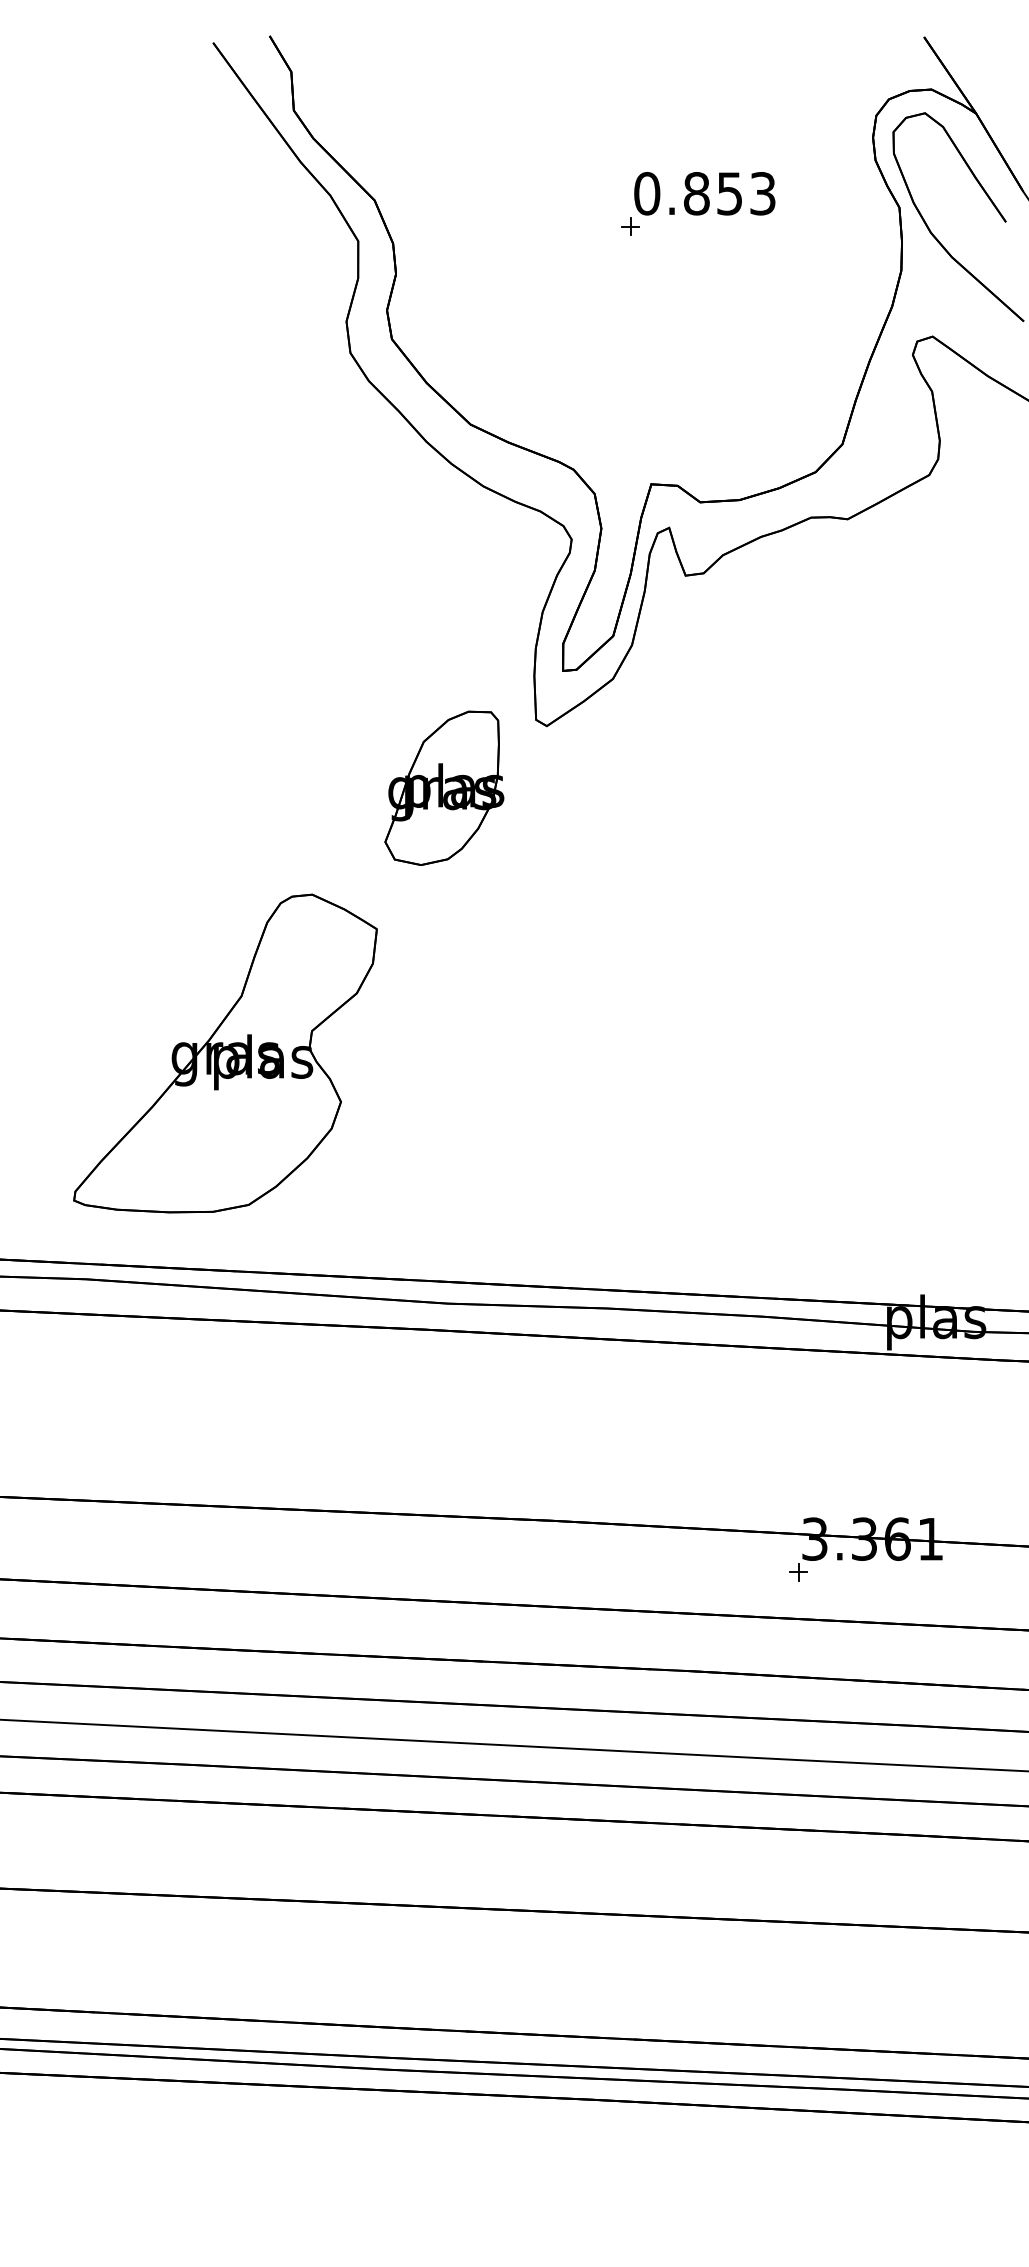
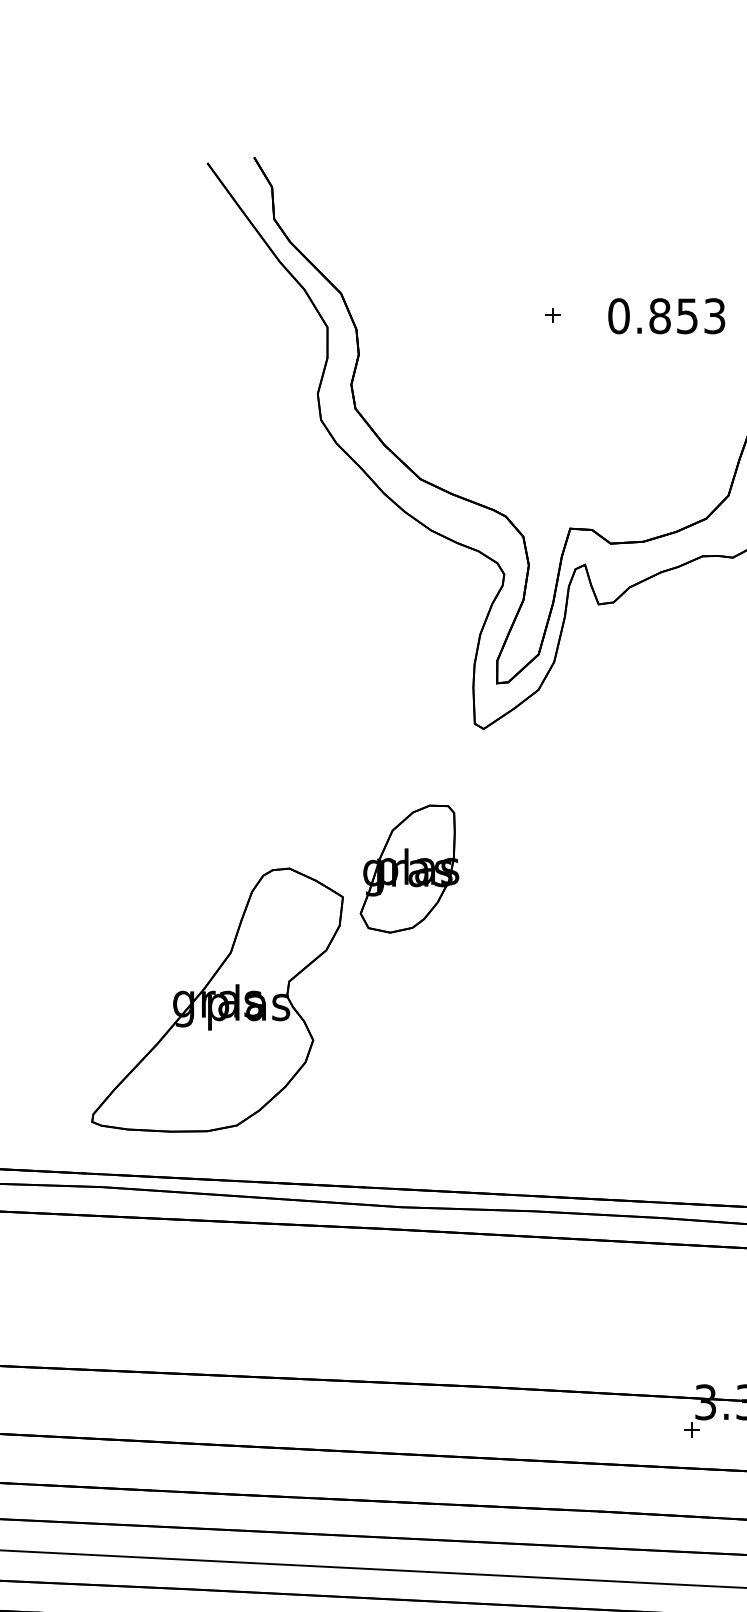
text: (704, 193) -> (666, 316), moved
part: (444, 787) -> (409, 868), moved

